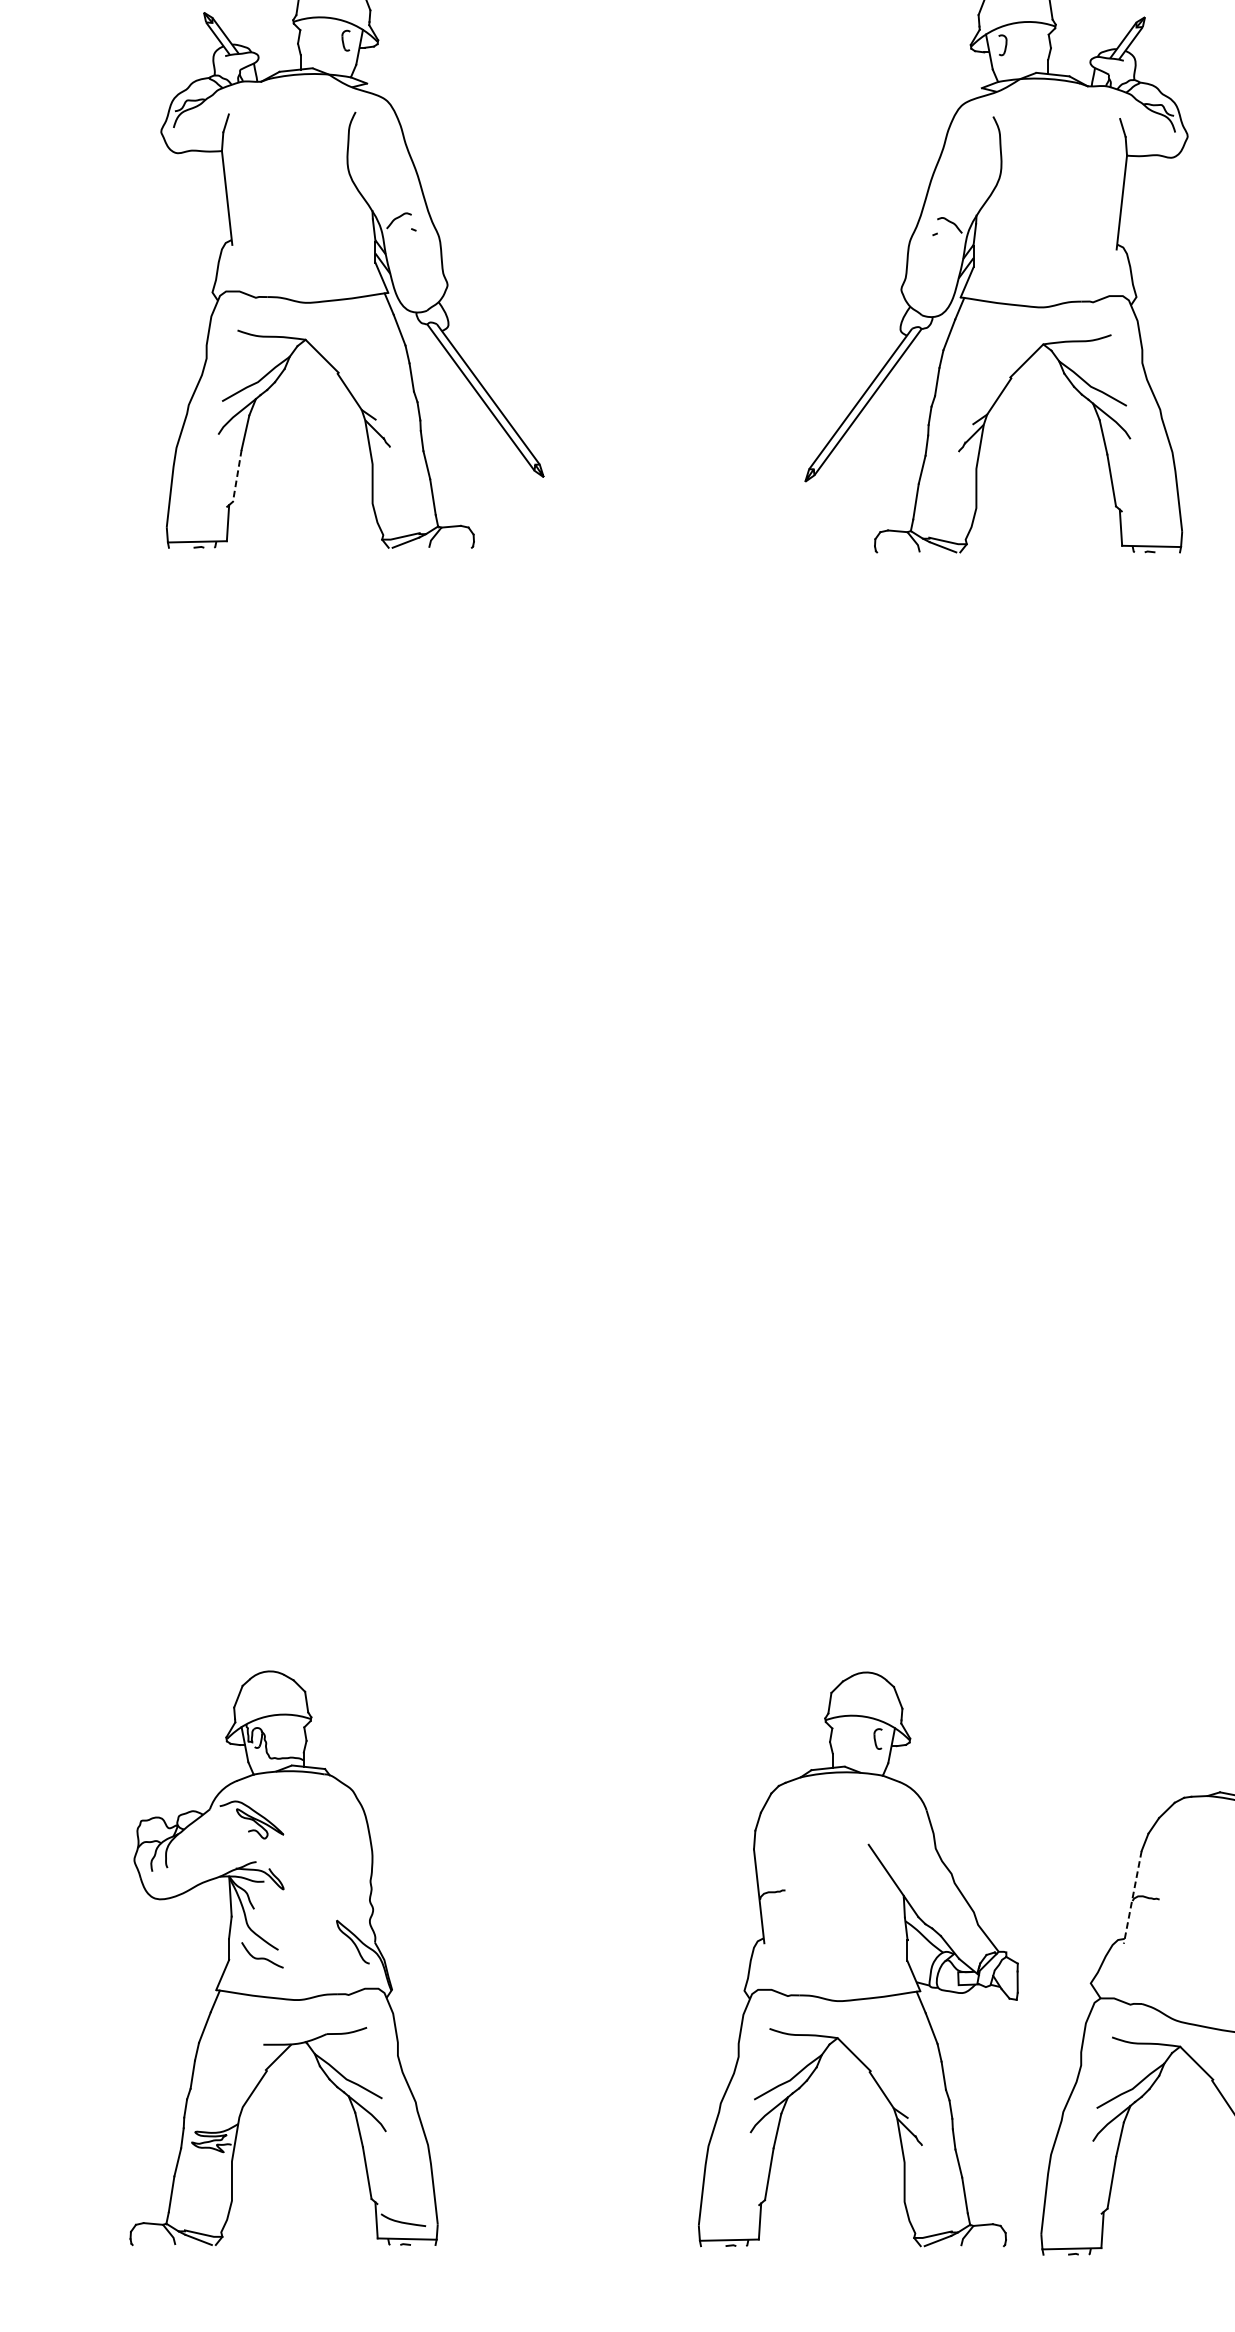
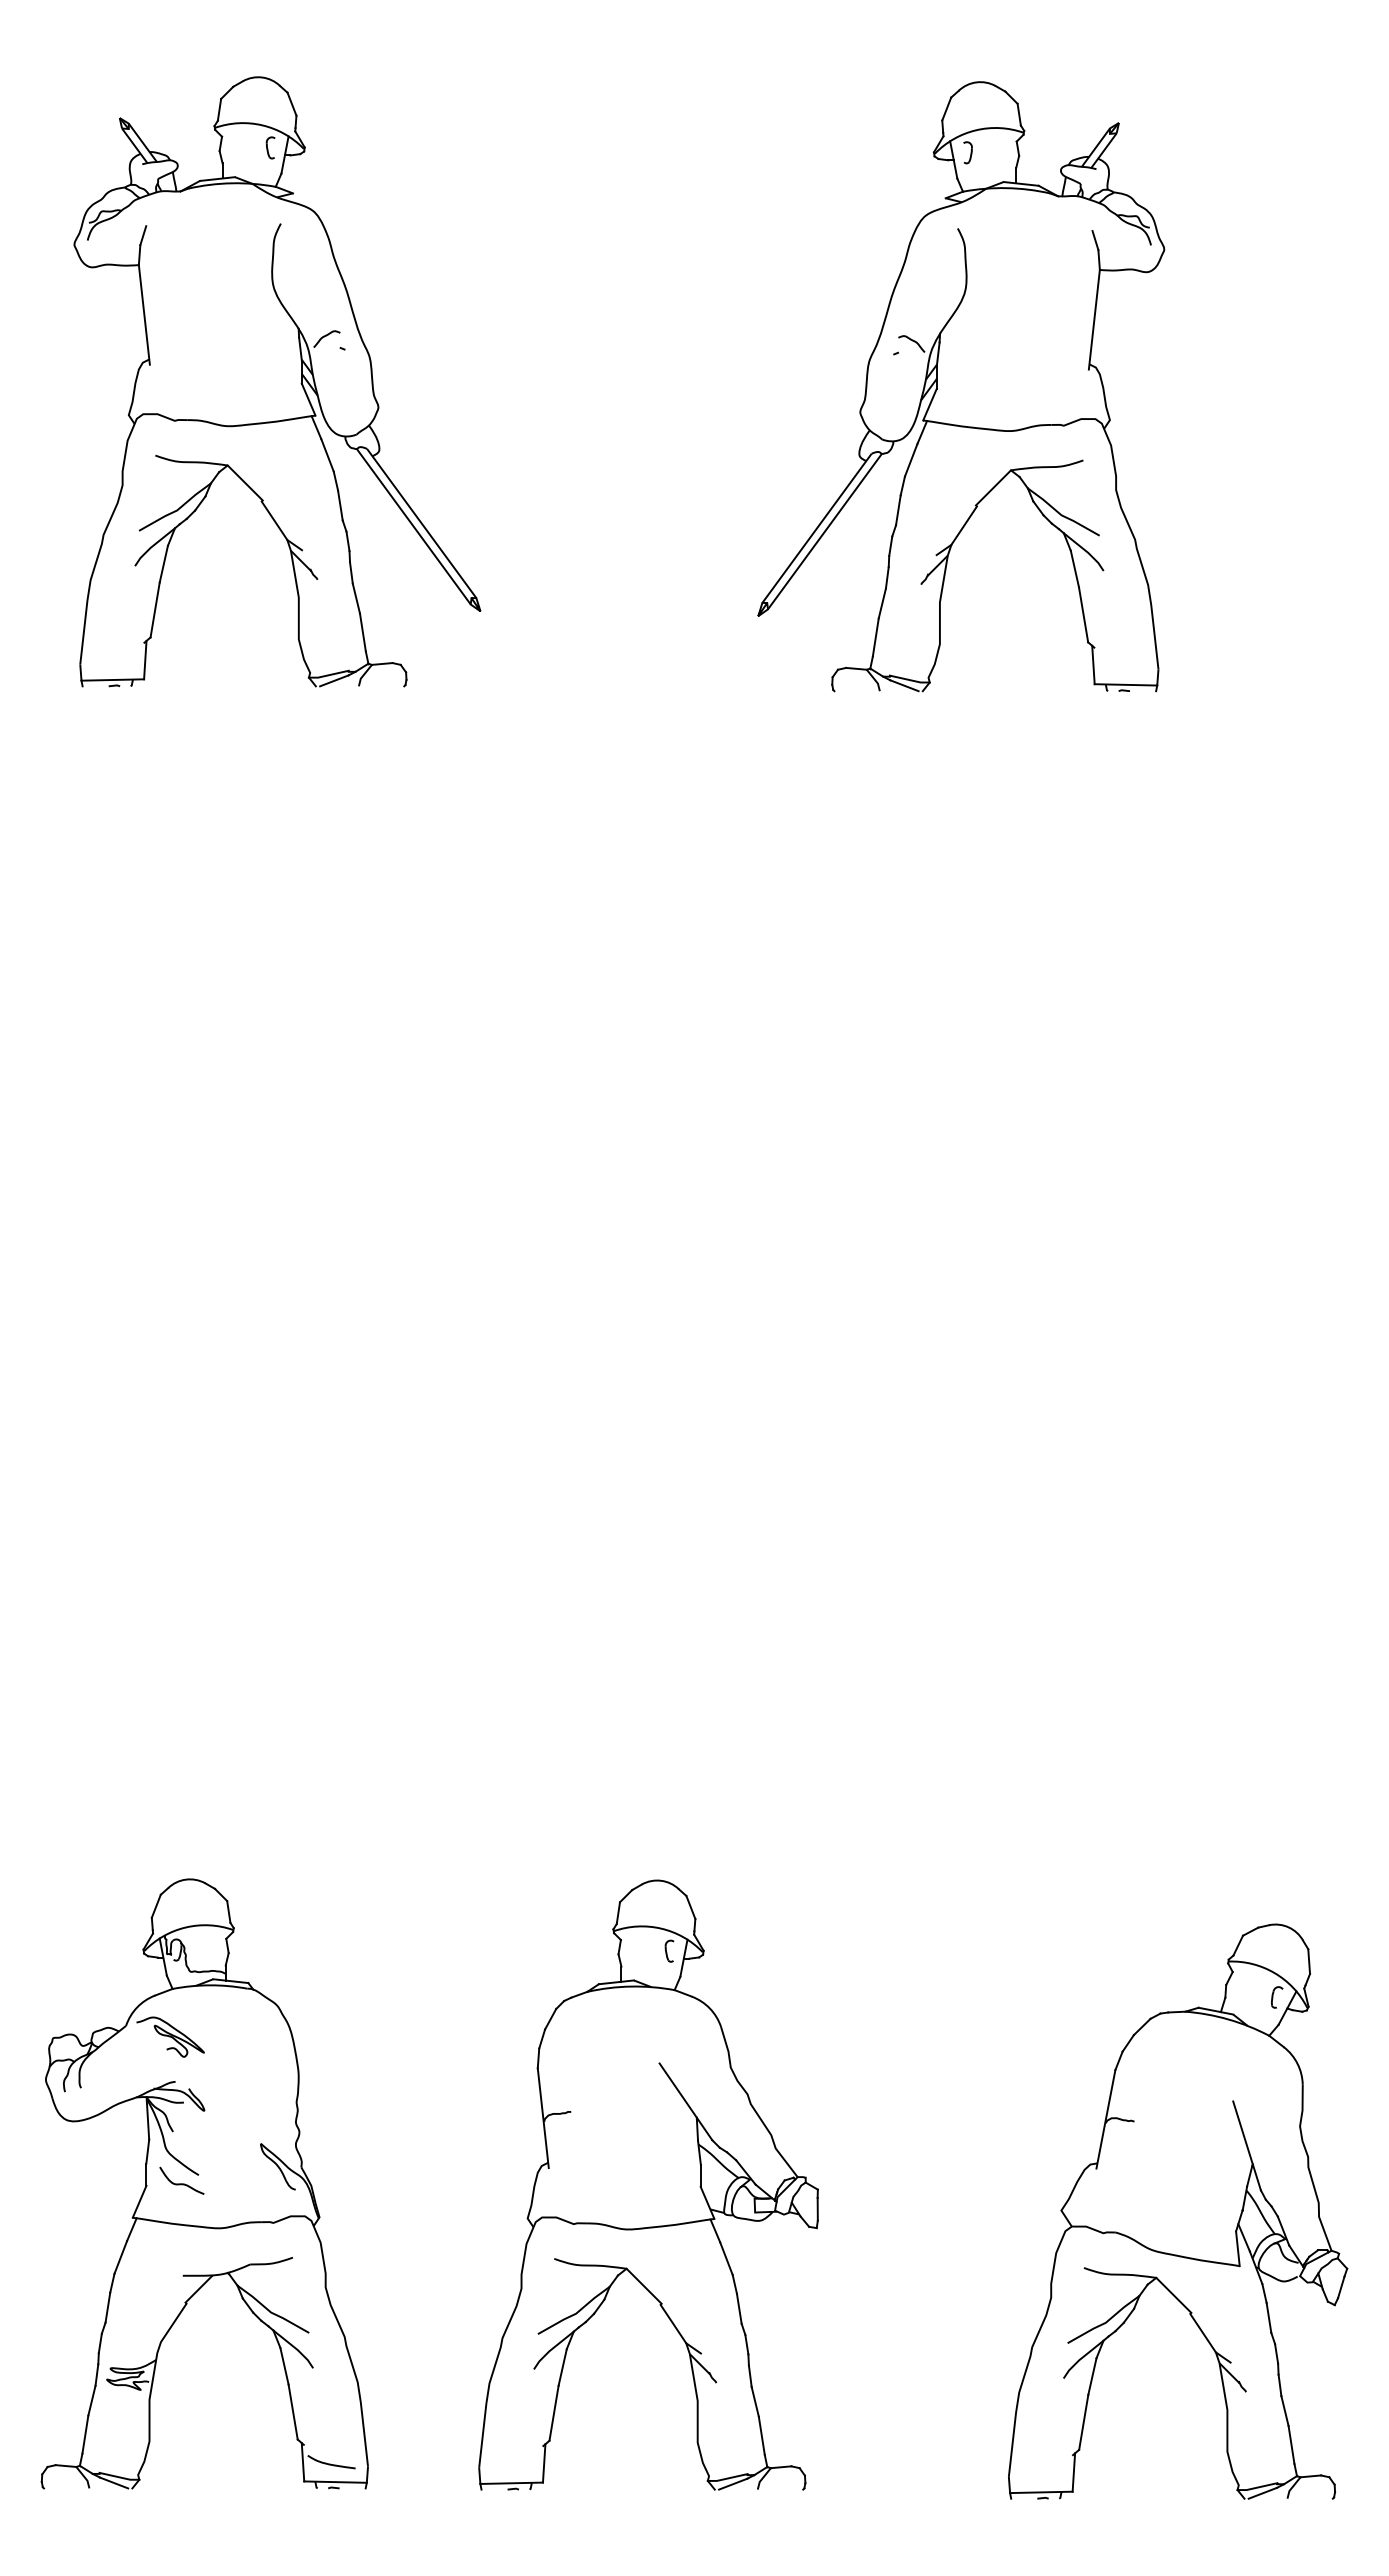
line: (237, 475) -> (155, 609), dashed -> solid
line: (1132, 1897) -> (1105, 2119), dashed -> solid
part: (858, 1958) -> (648, 2184), moved

